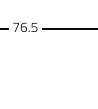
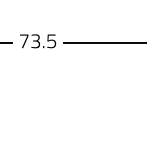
text: (23, 26) -> (35, 39), 76.5 -> 73.5

